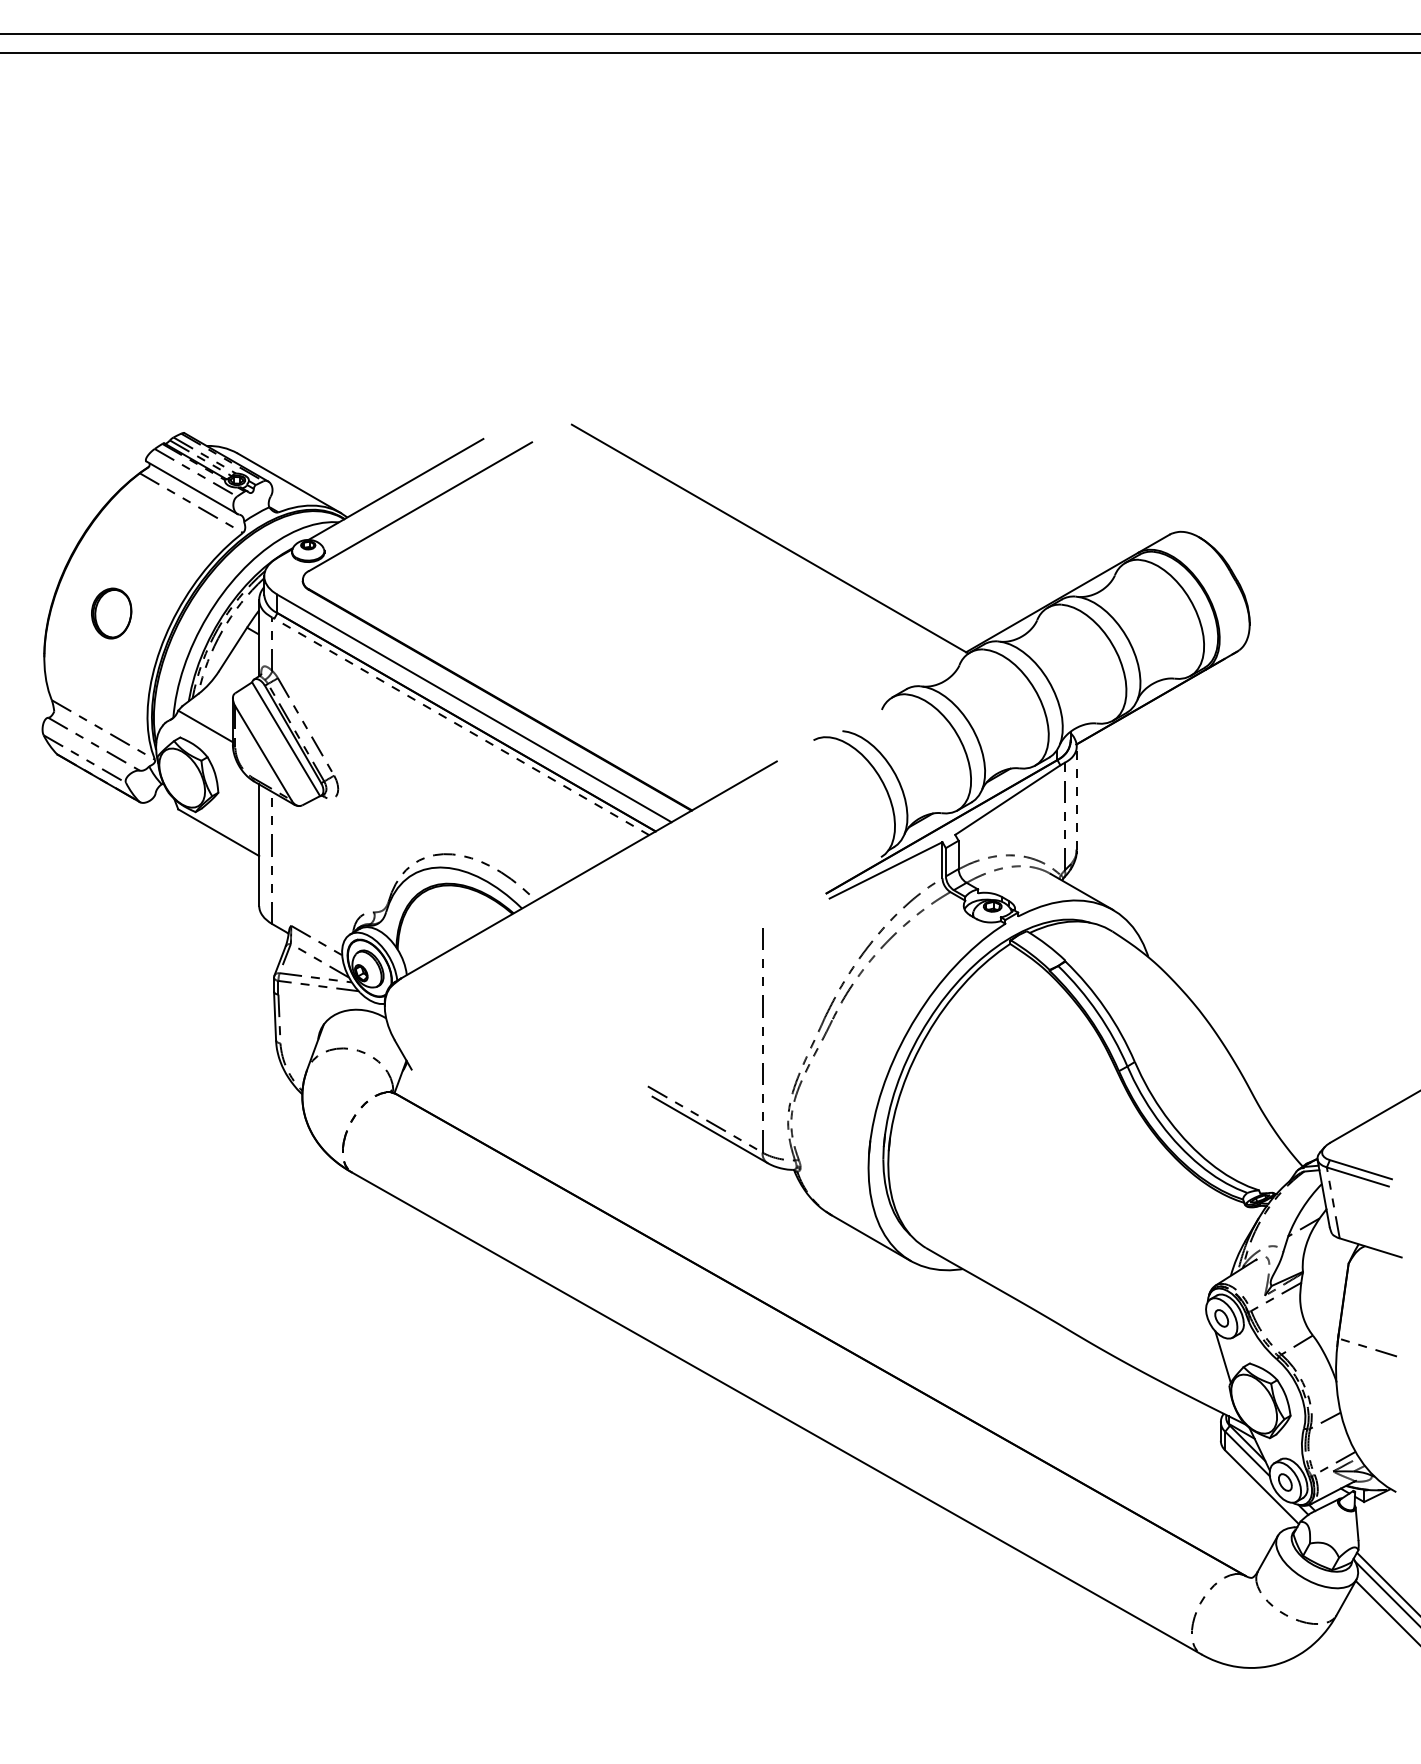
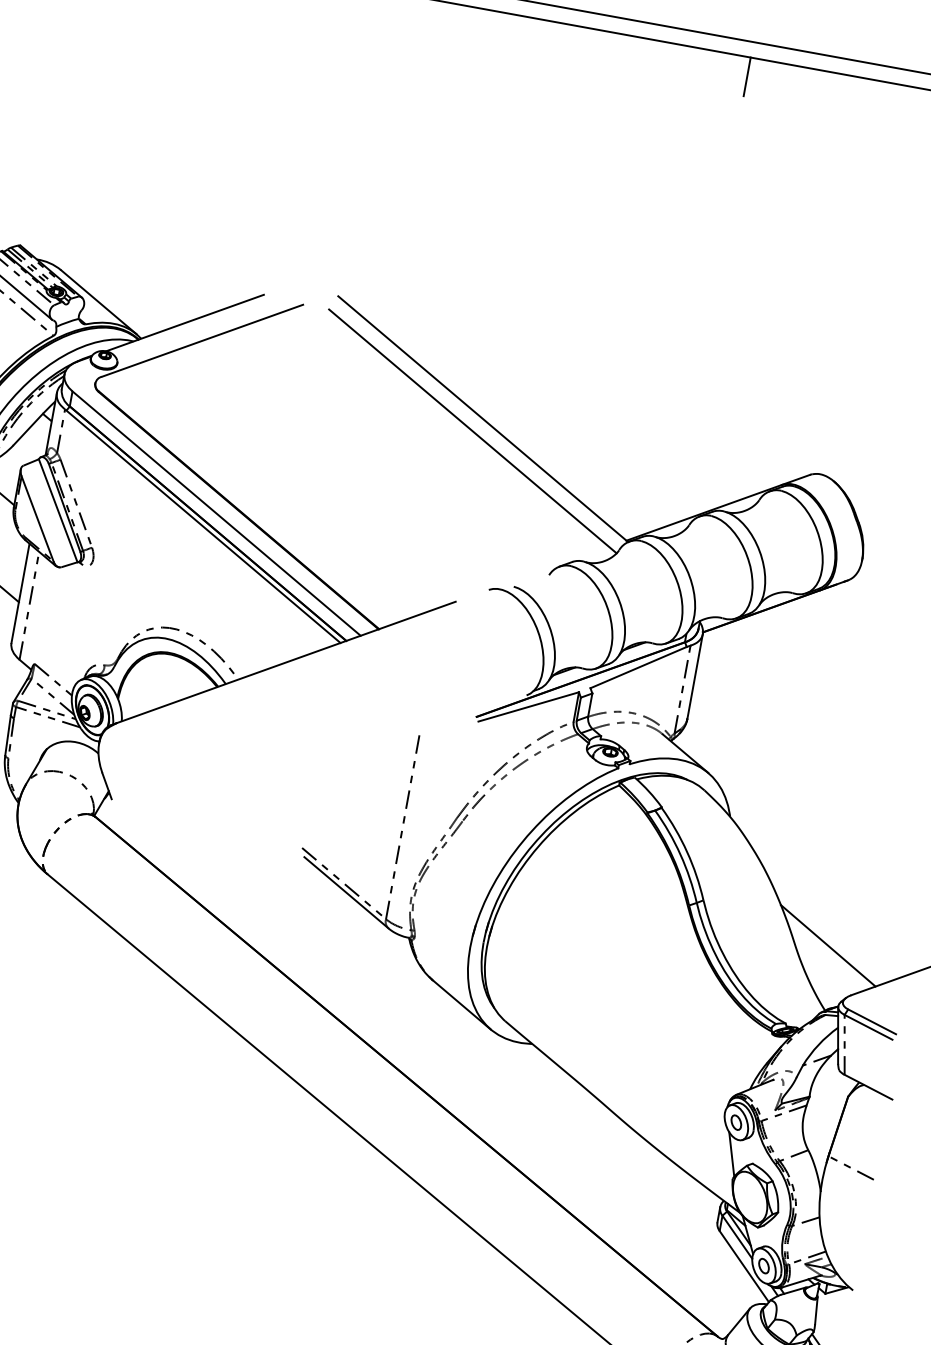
line: (1009, 76) -> (747, 76), added
line: (760, 555) -> (472, 431), added
line: (461, 726) -> (203, 526), dashed -> solid
line: (1076, 798) -> (694, 676), dashed -> solid
line: (1292, 1088) -> (828, 945), added

